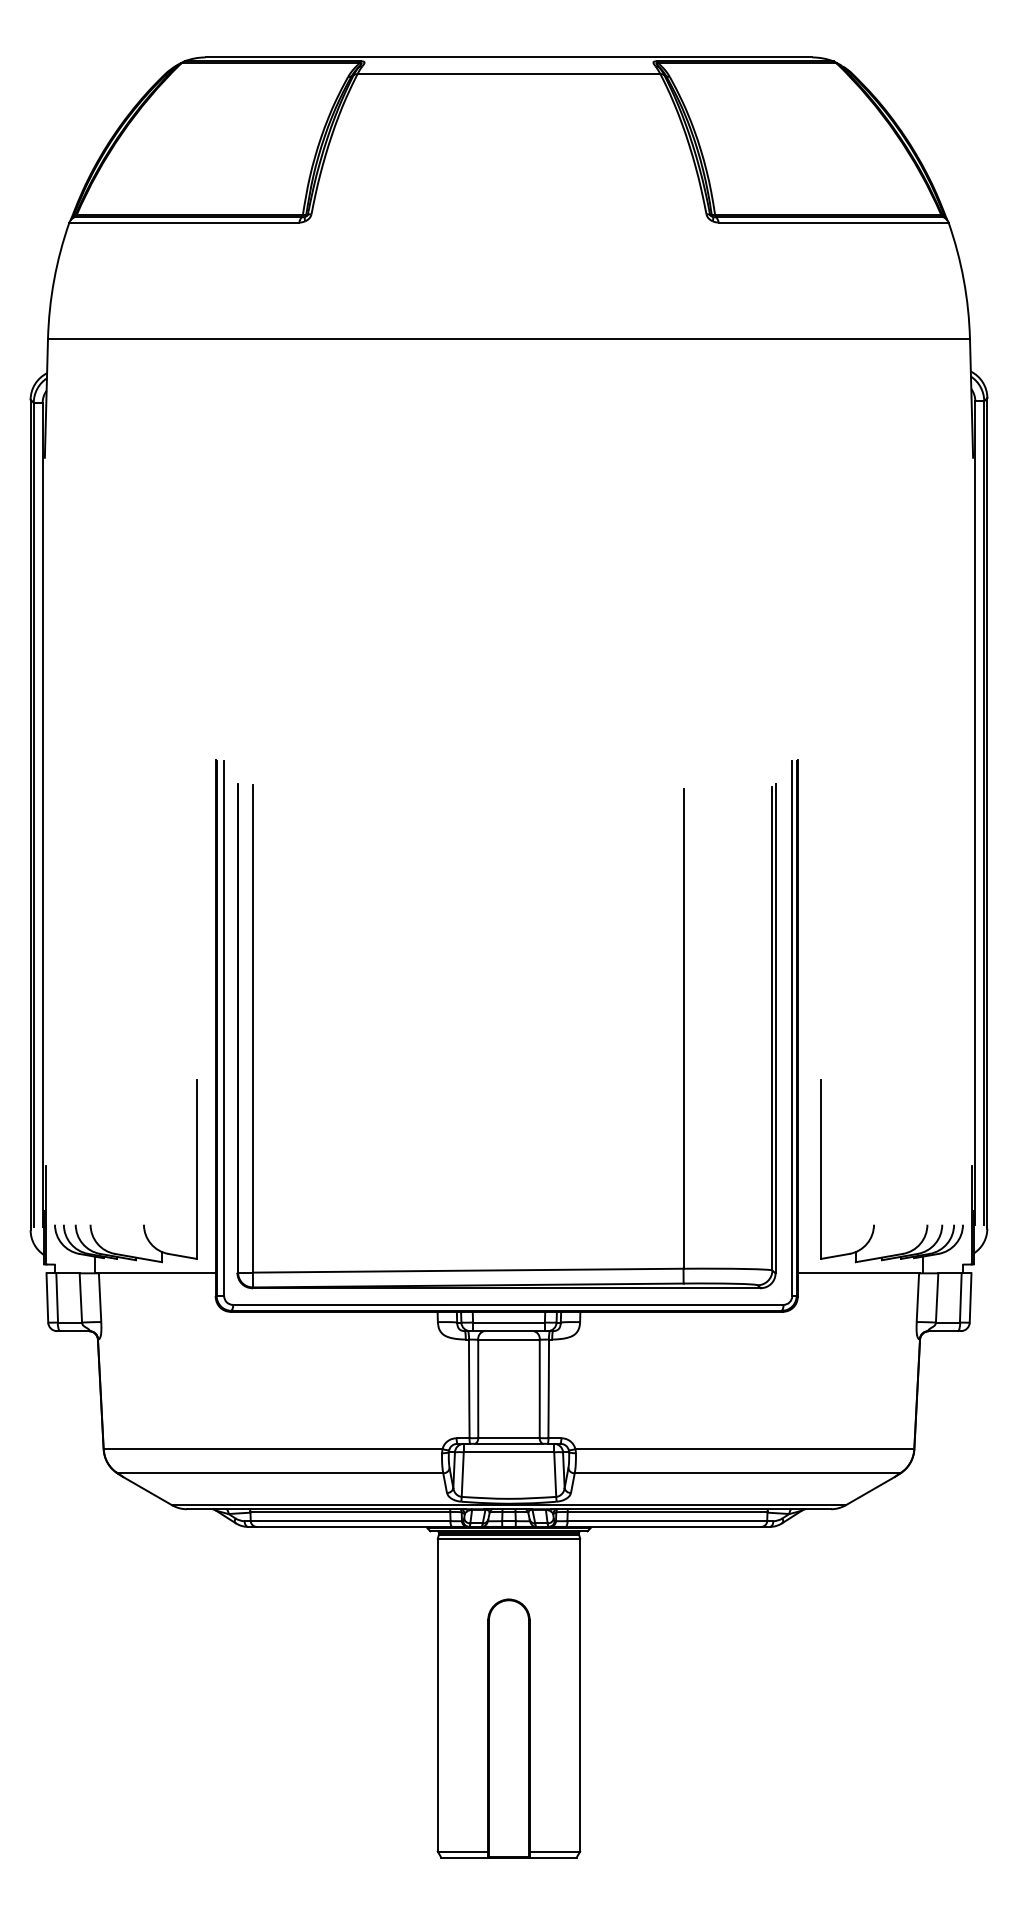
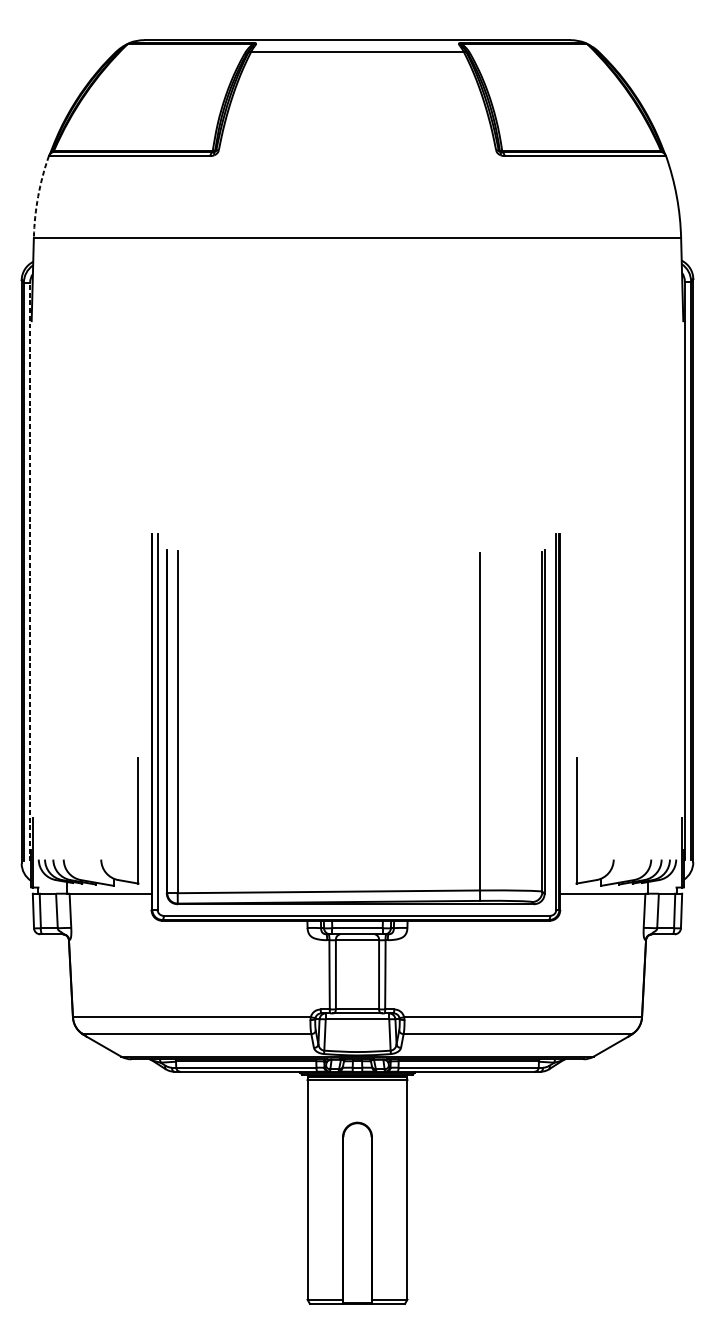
arc: (54, 280) -> (38, 196), solid -> dashed
line: (42, 814) -> (30, 571), solid -> dashed

